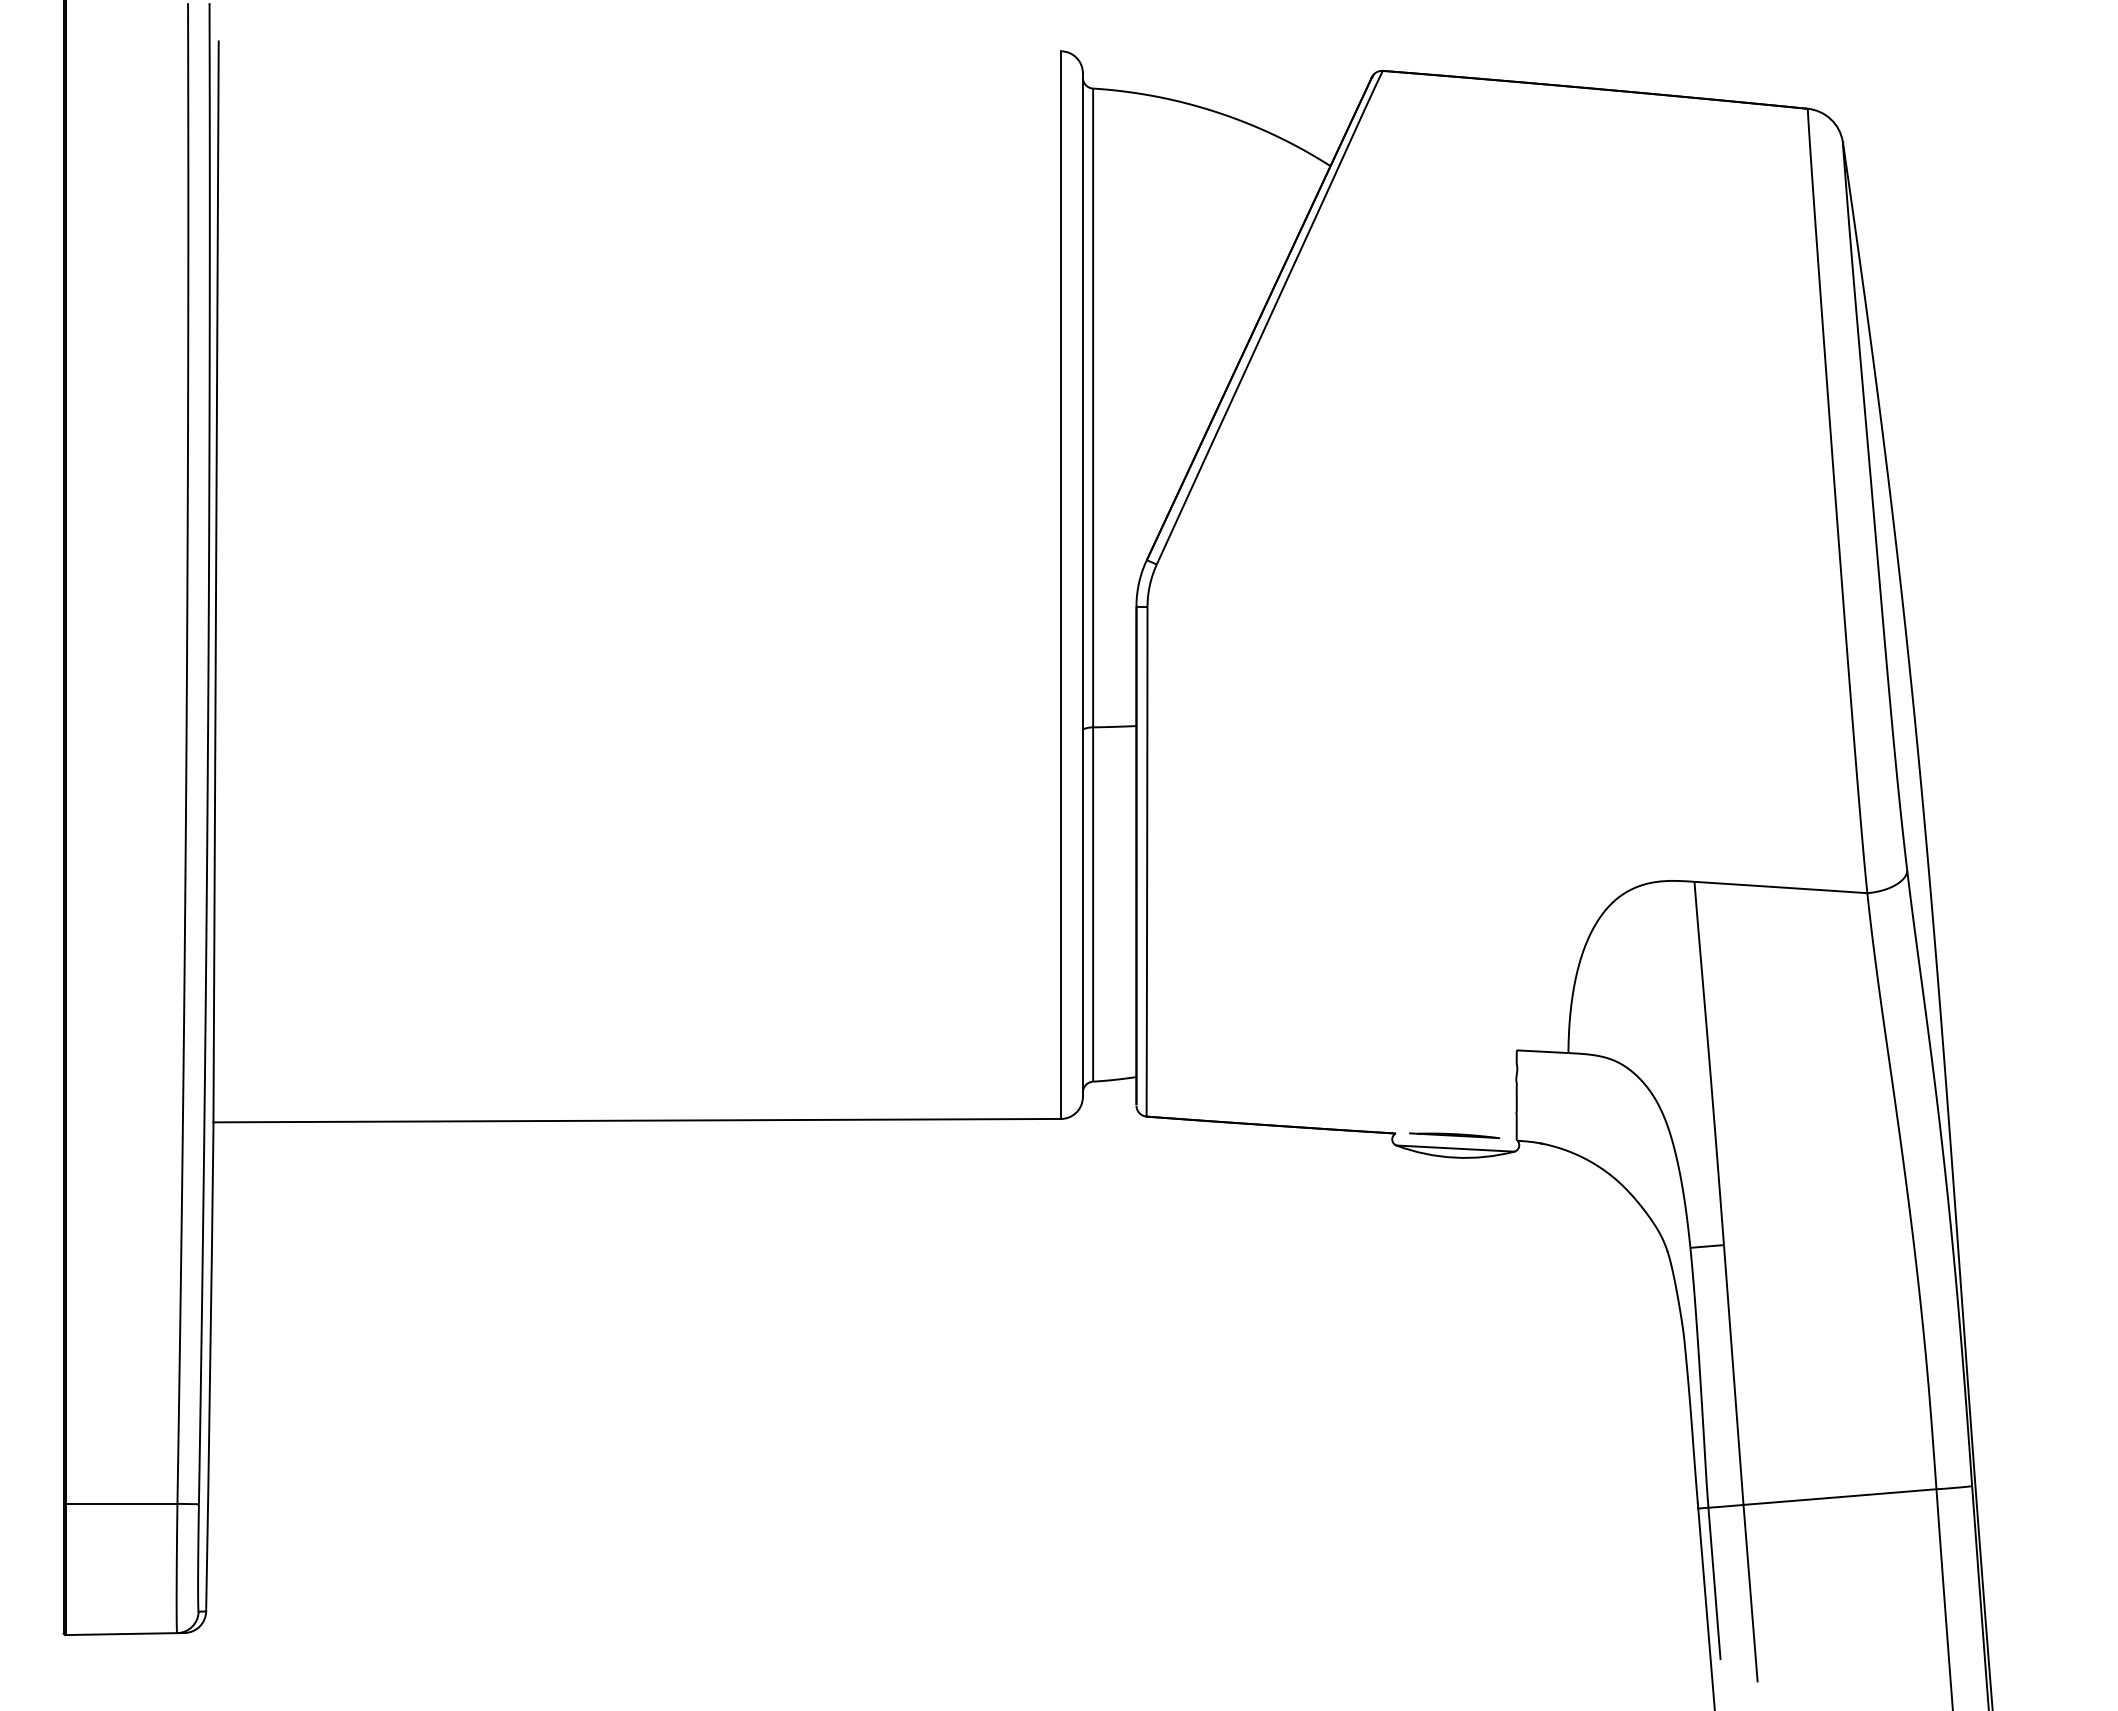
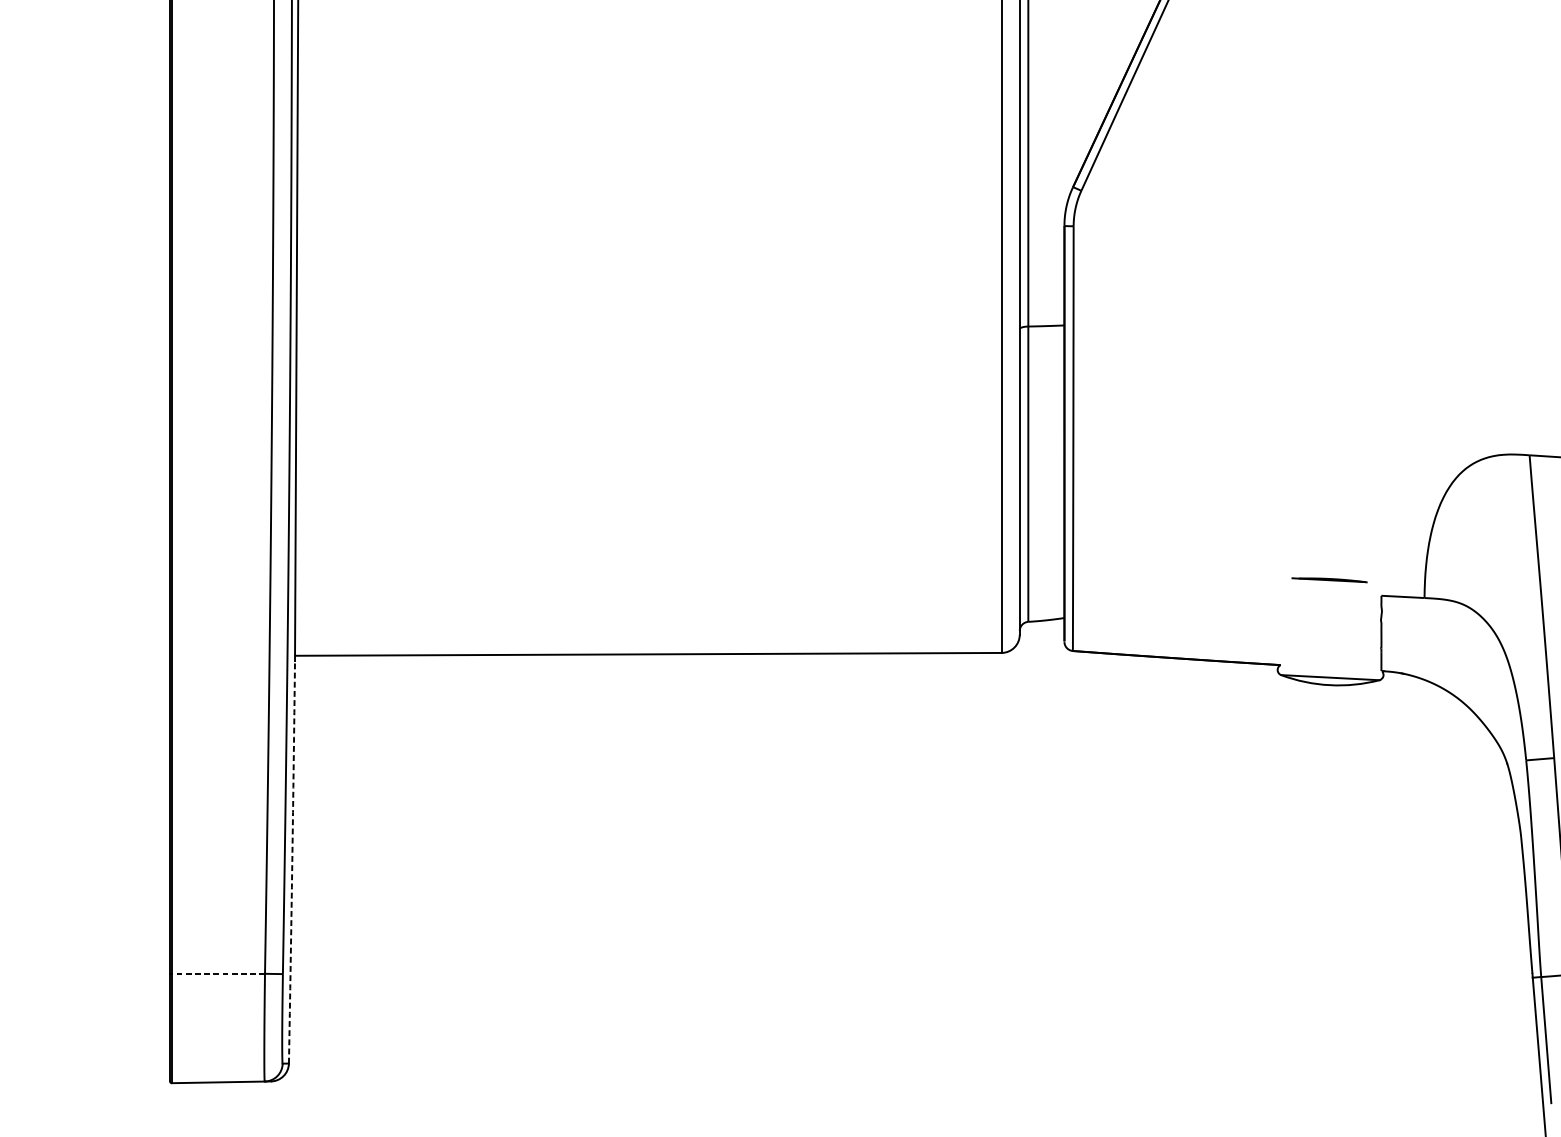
line: (1454, 1135) -> (1329, 580), moved
arc: (210, 1370) -> (292, 862), solid -> dashed
line: (121, 1503) -> (218, 973), solid -> dashed

